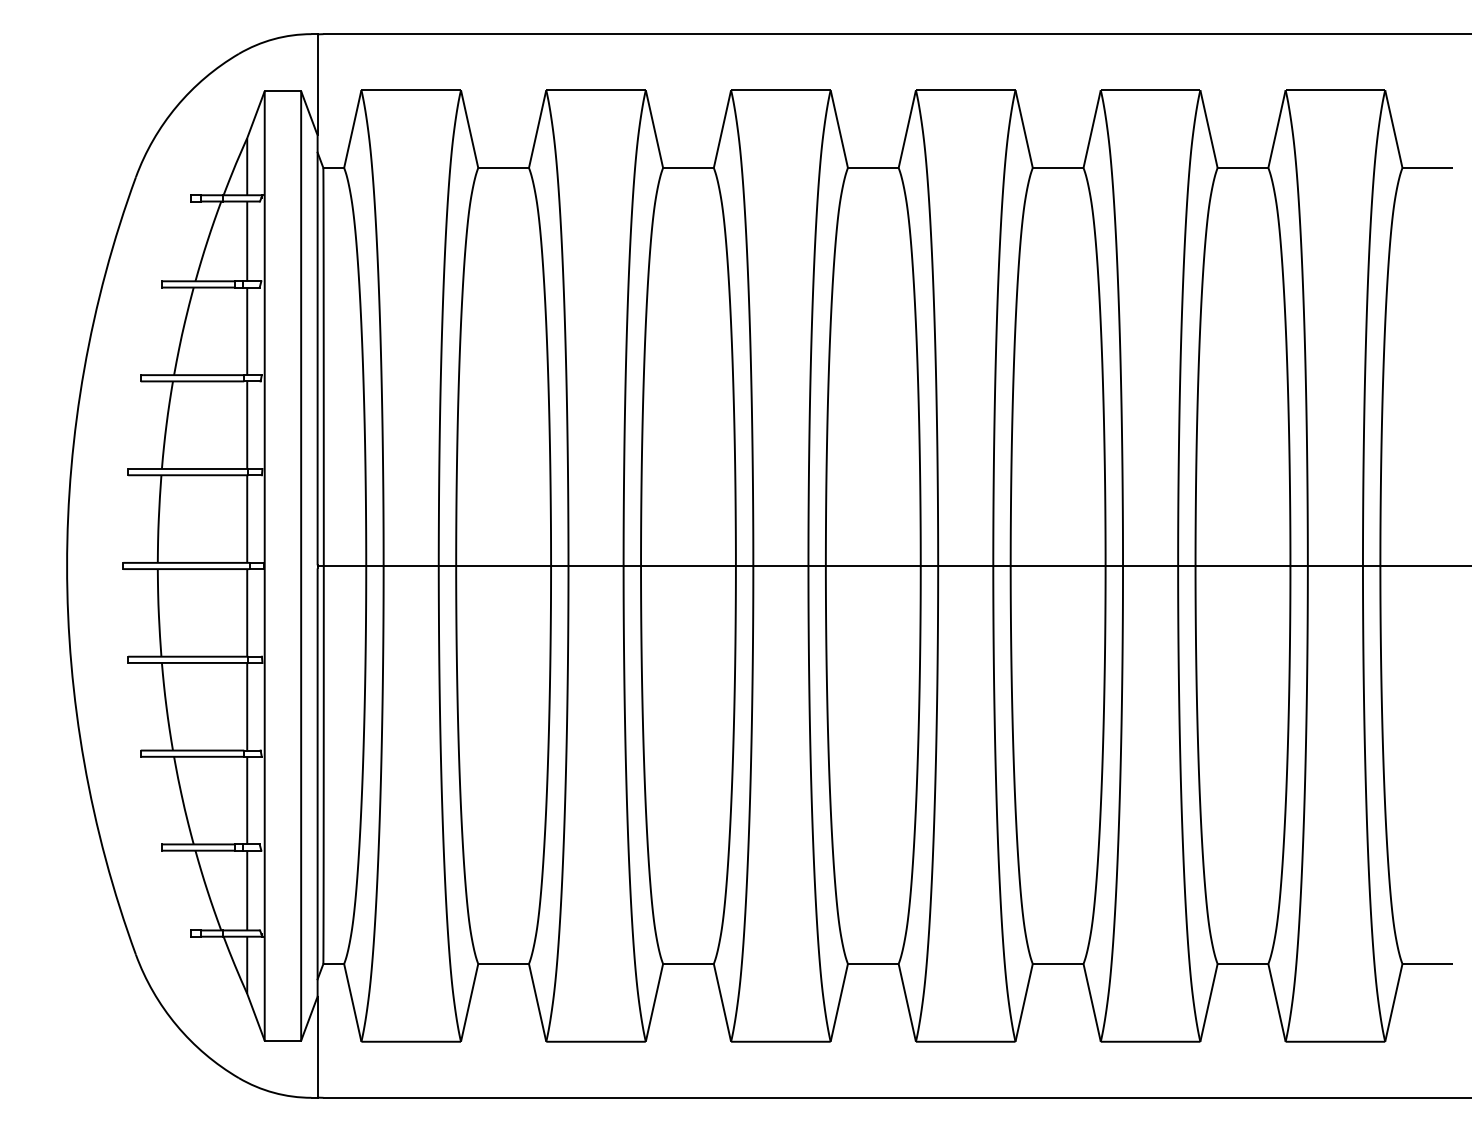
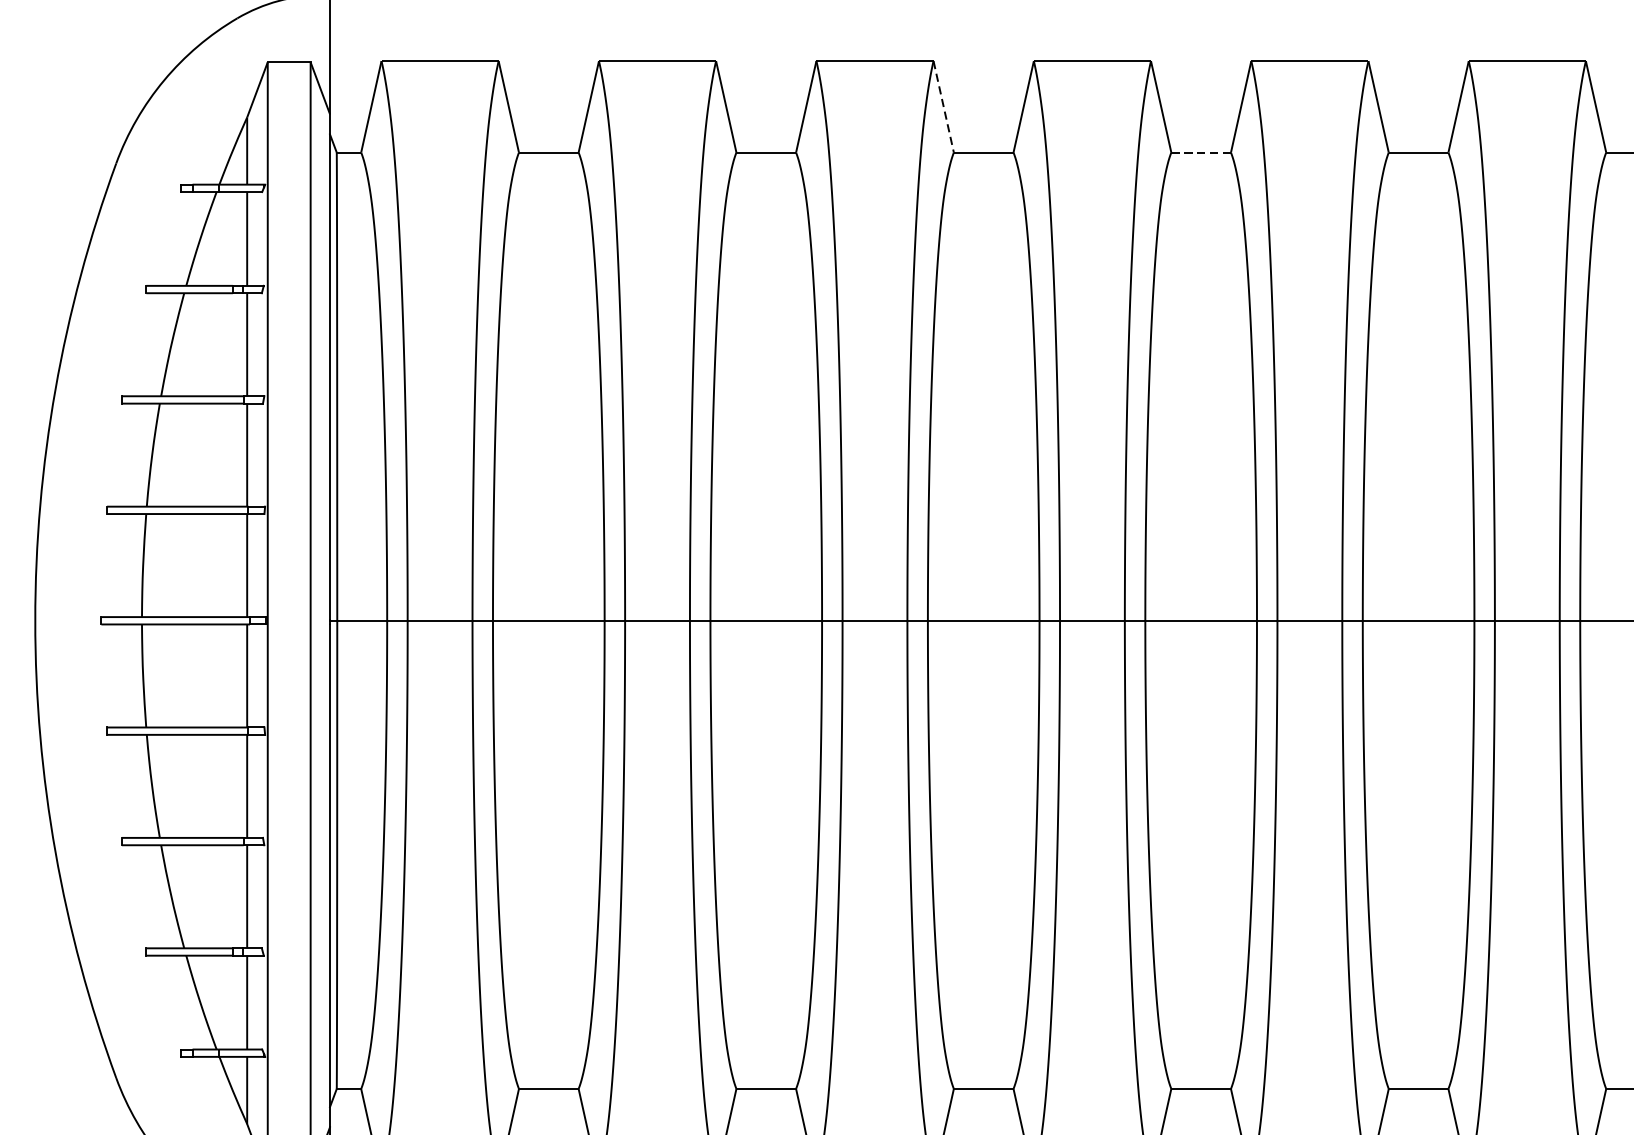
line: (839, 128) -> (943, 106), solid -> dashed
line: (1058, 168) -> (1201, 153), solid -> dashed

